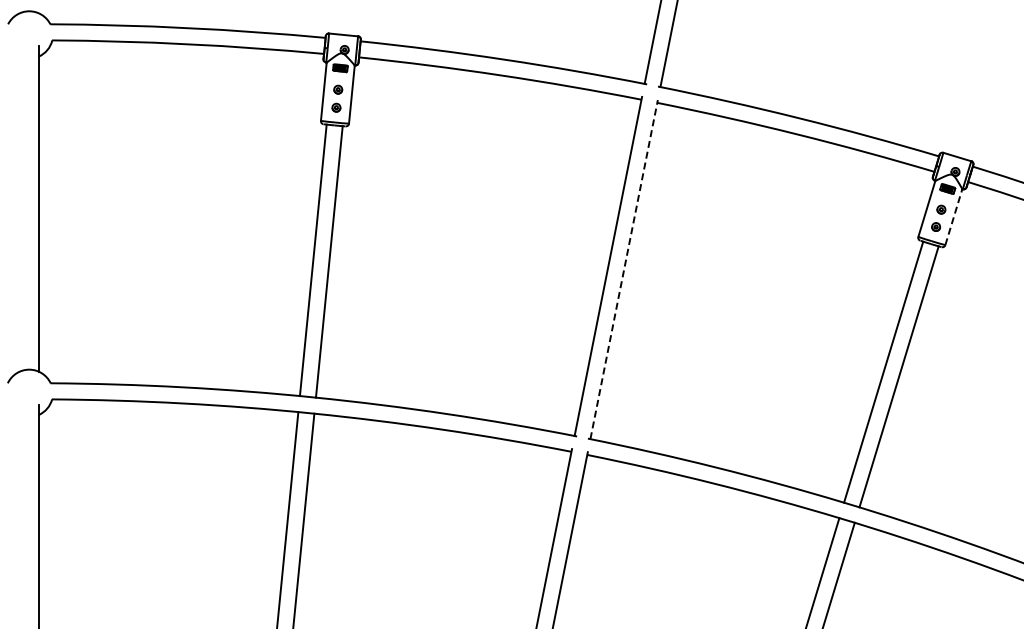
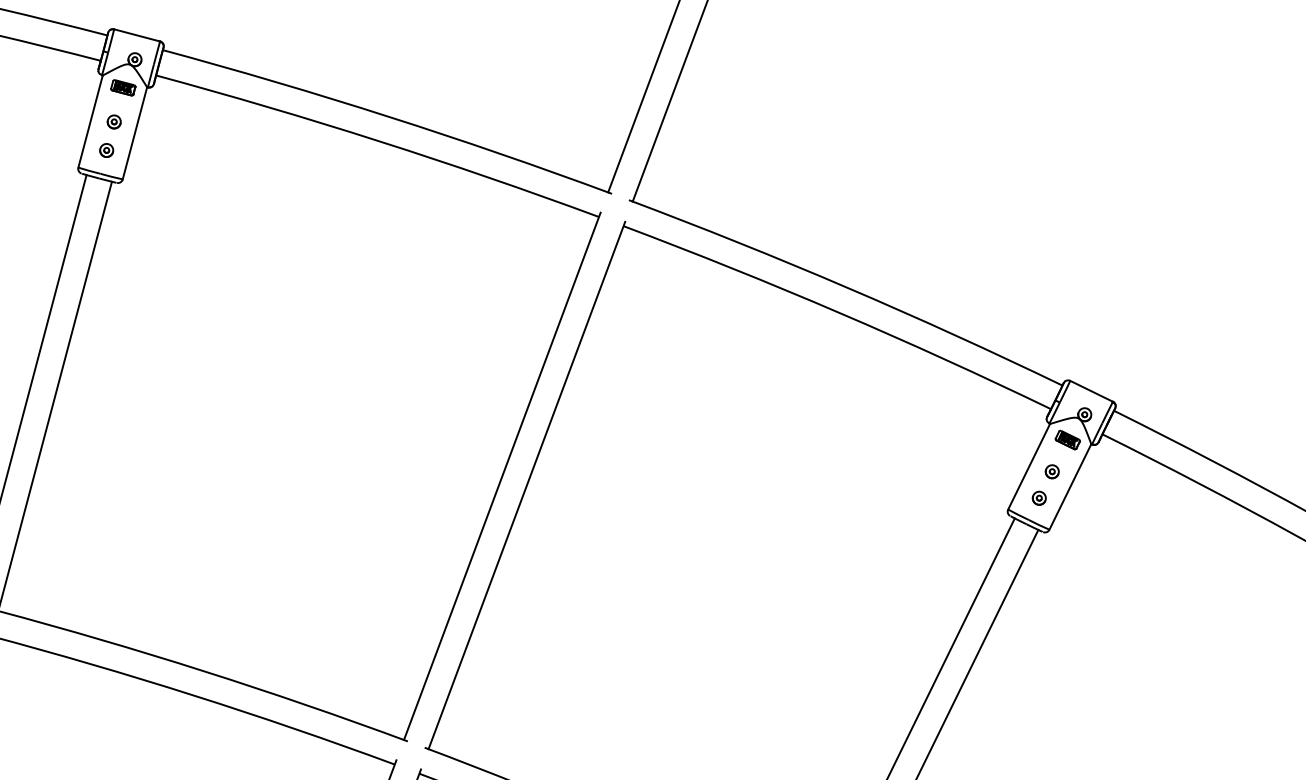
line: (954, 216) -> (1071, 486), dashed -> solid
line: (624, 269) -> (527, 485), dashed -> solid

